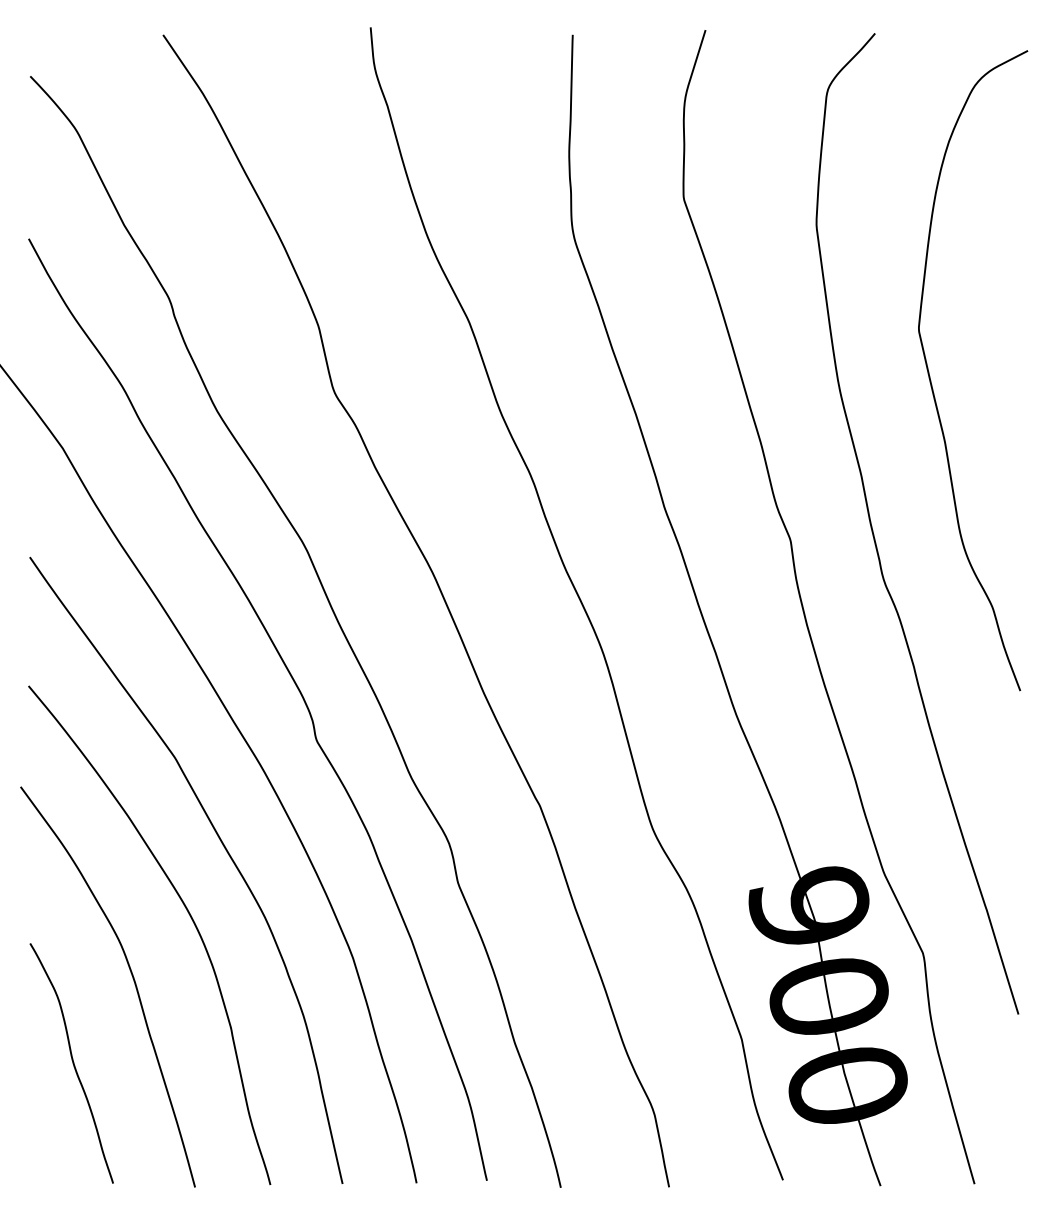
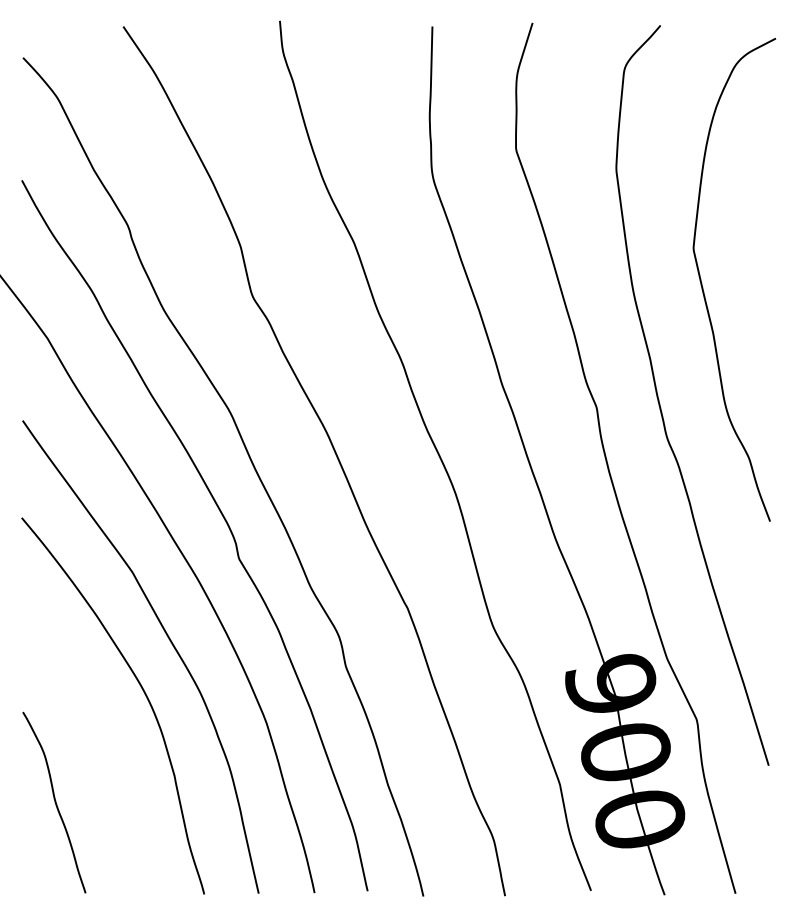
curve: (132, 978) -> (100, 738), removed

